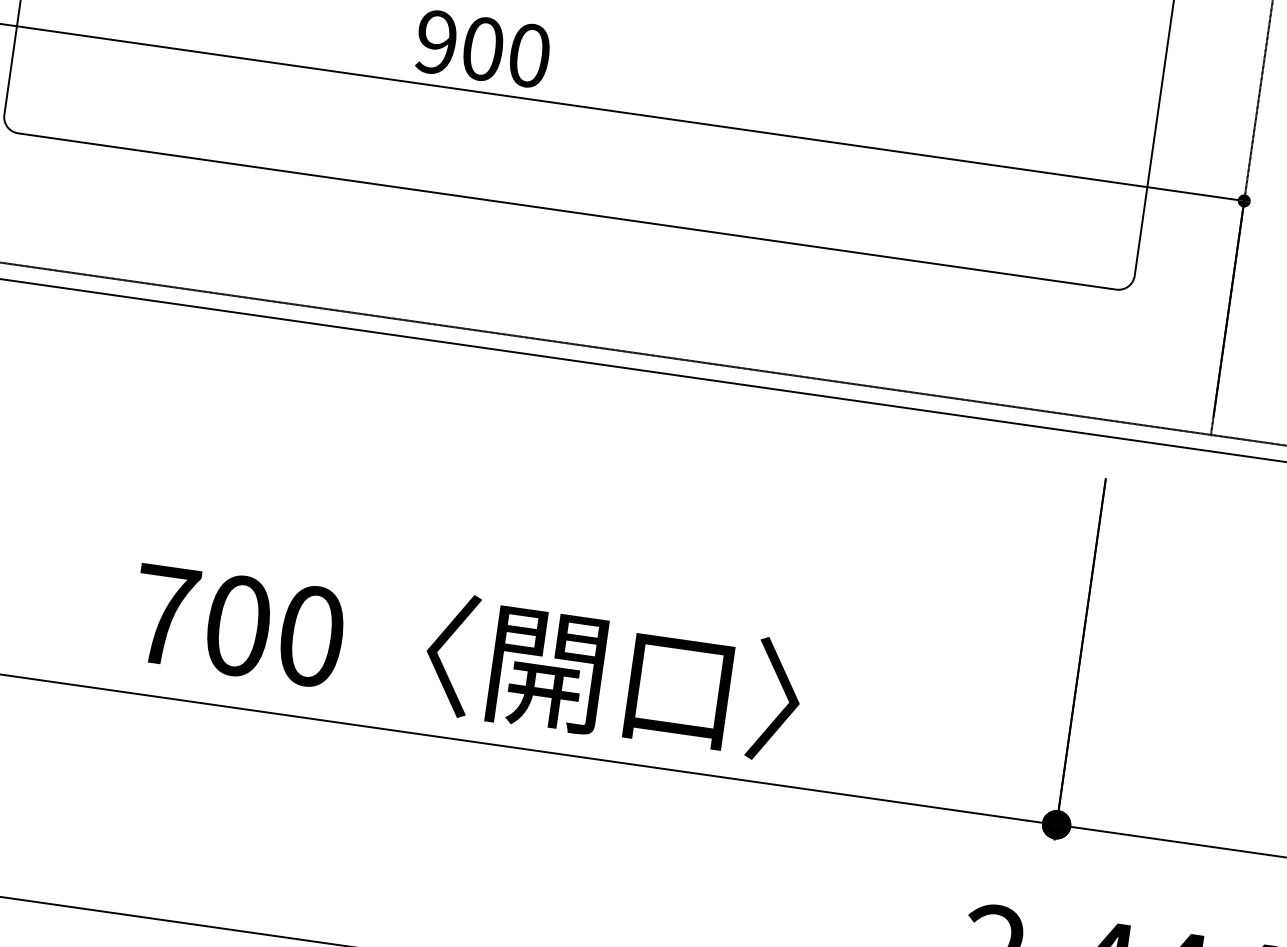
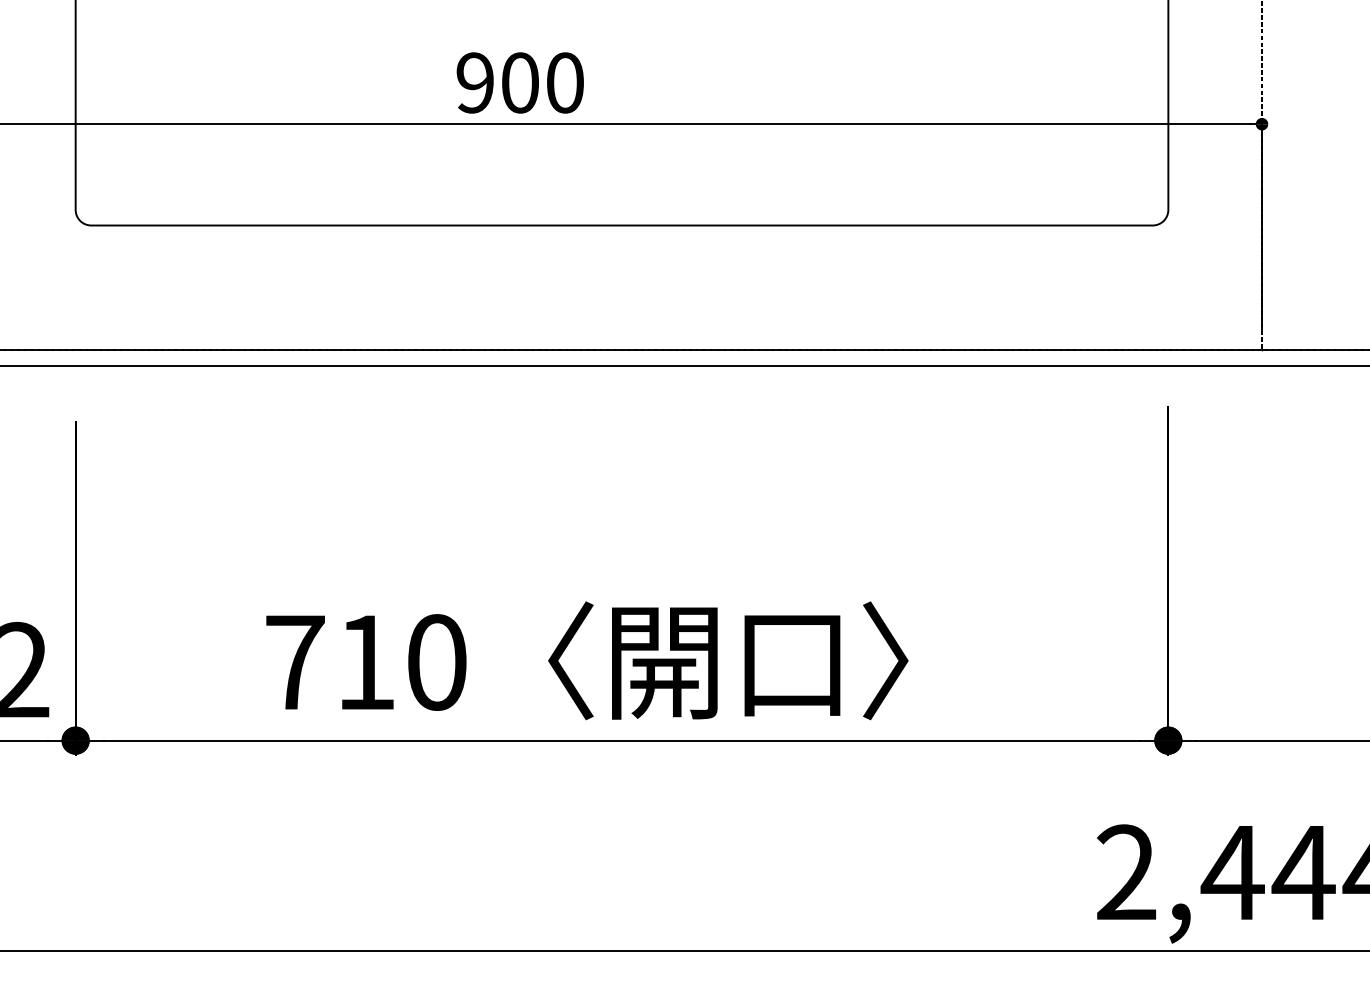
text: (238, 625) -> (366, 662), 700 -> 710

